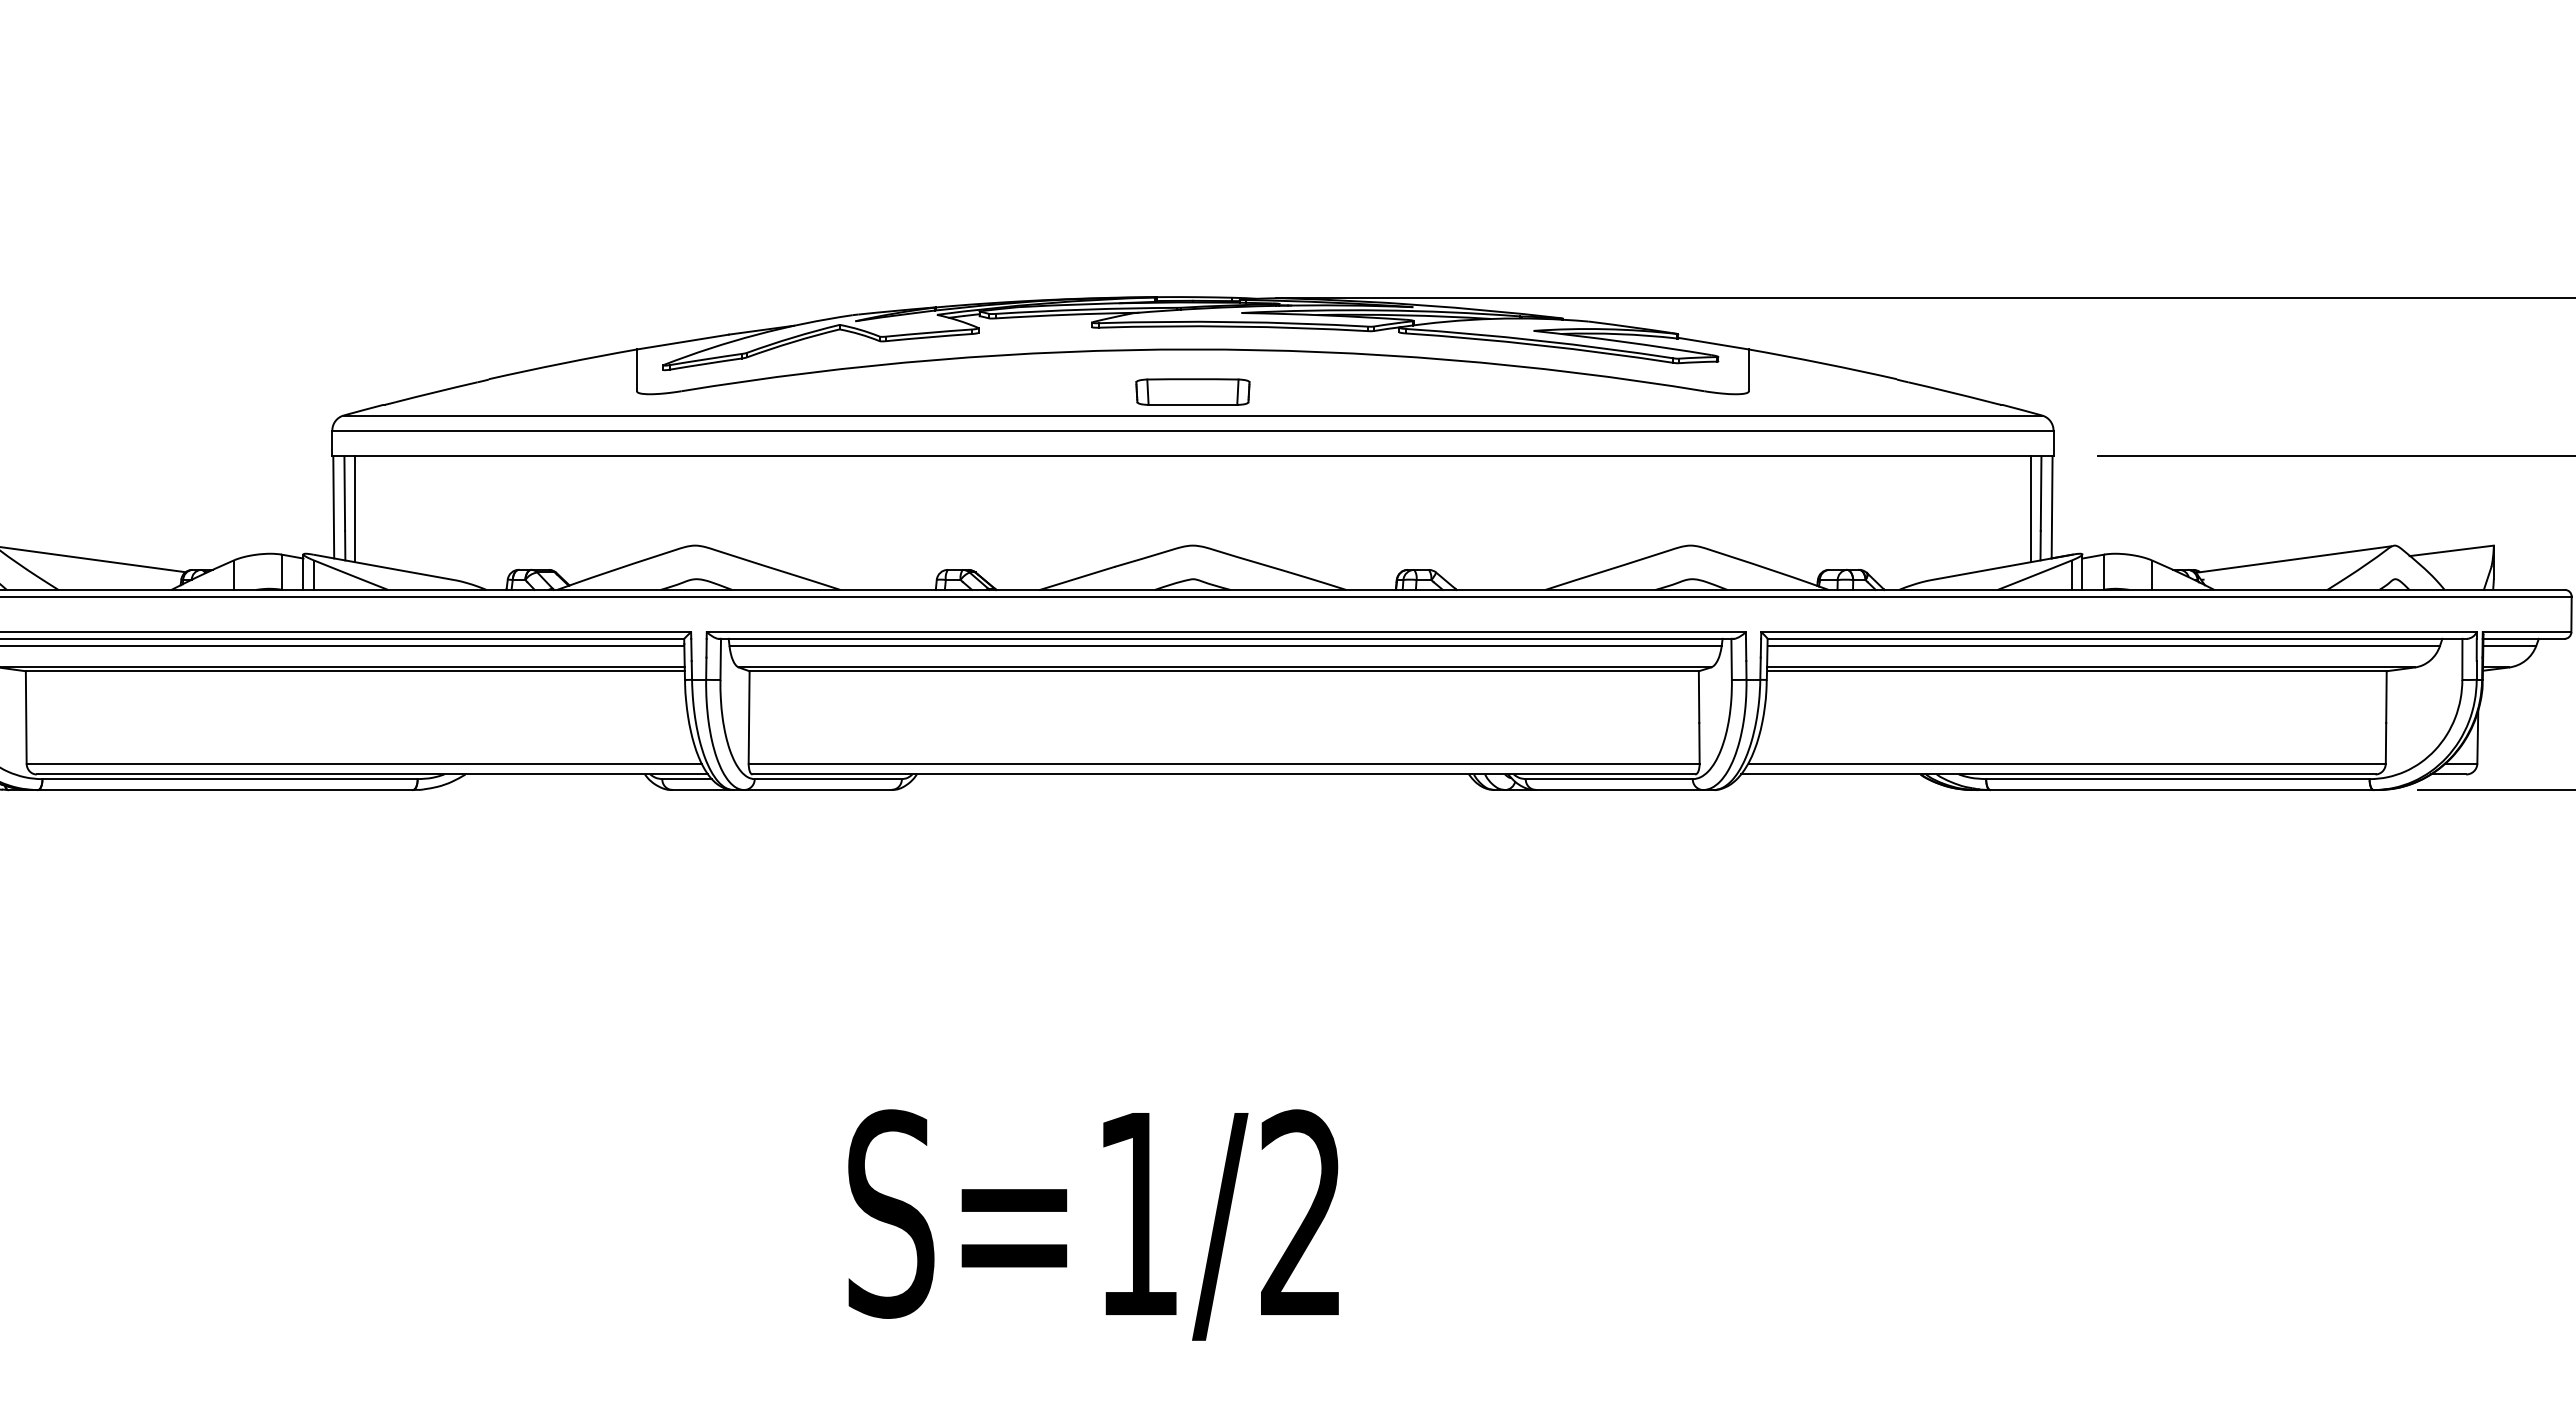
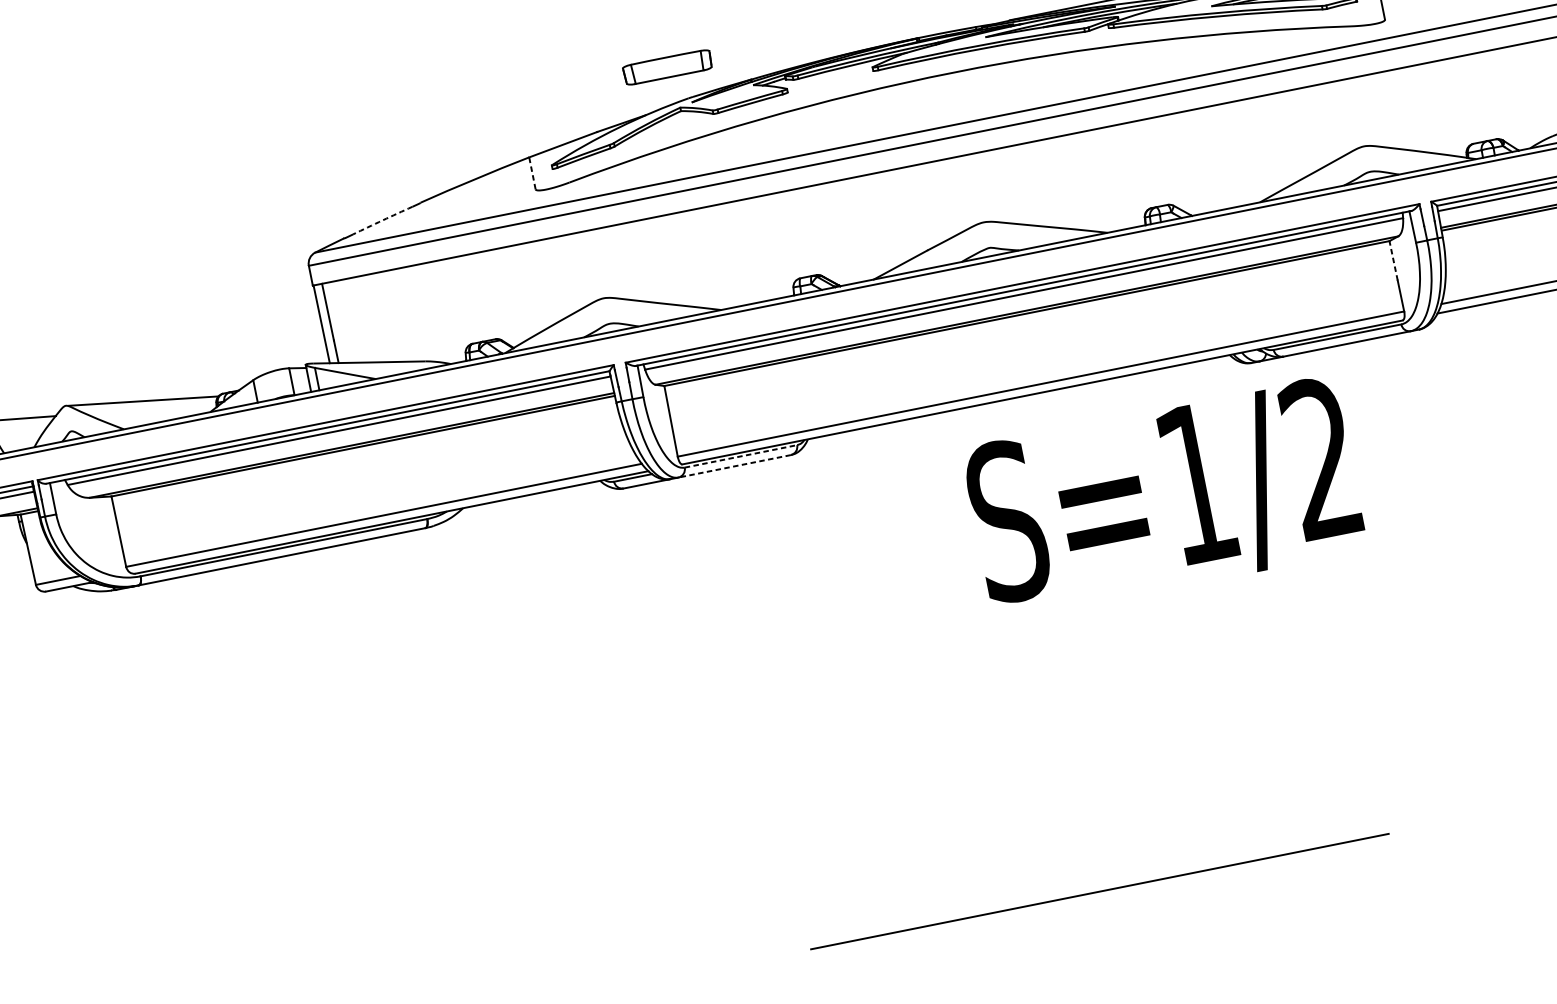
line: (636, 370) -> (532, 173), solid -> dashed
arc: (436, 391) -> (382, 220), solid -> dashed
part: (1192, 391) -> (667, 67), moved
line: (355, 509) -> (338, 322), removed
line: (1699, 697) -> (1394, 261), solid -> dashed
line: (828, 779) -> (741, 456), solid -> dashed
line: (817, 790) -> (734, 466), solid -> dashed
text: (1093, 1224) -> (1164, 498), moved

